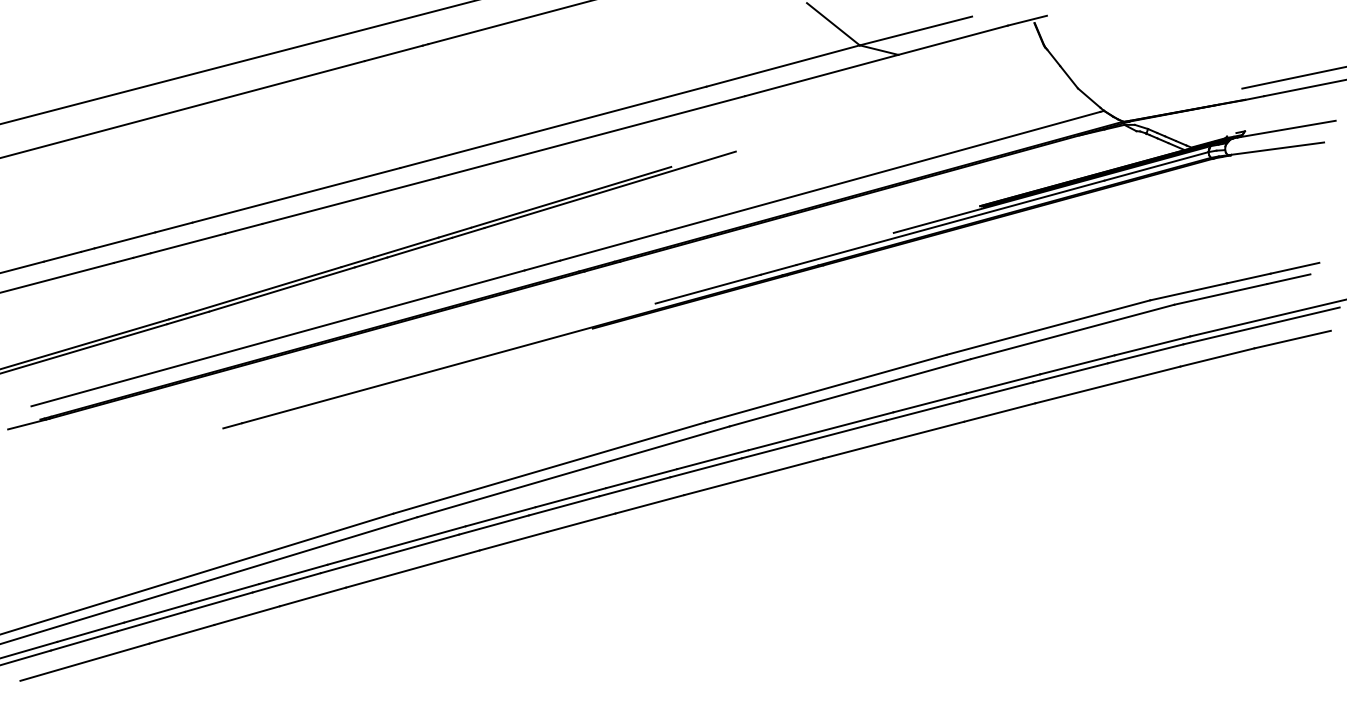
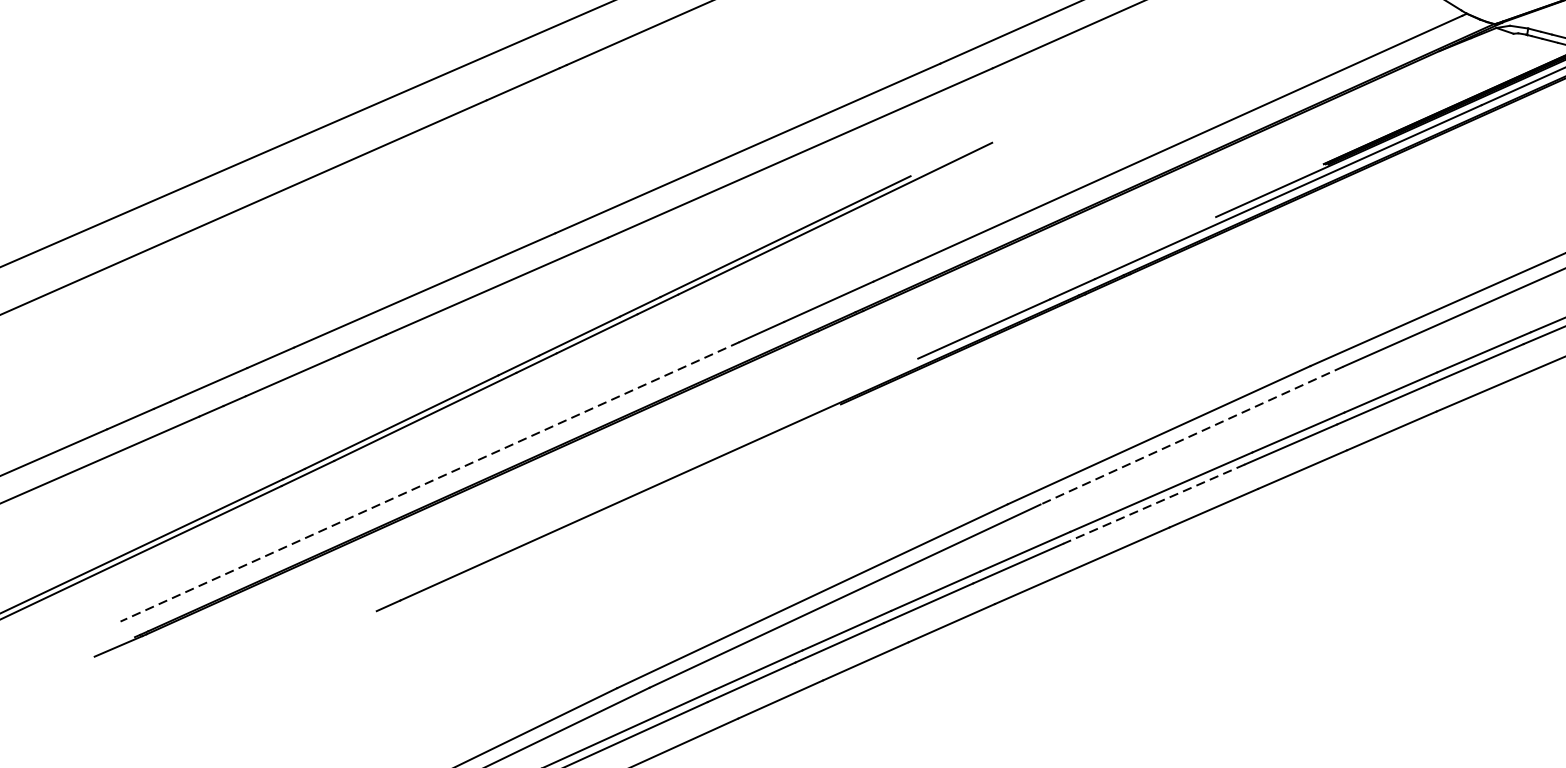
line: (278, 338) -> (430, 481), solid -> dashed
line: (849, 392) -> (1190, 435), solid -> dashed
line: (814, 439) -> (1154, 504), solid -> dashed

